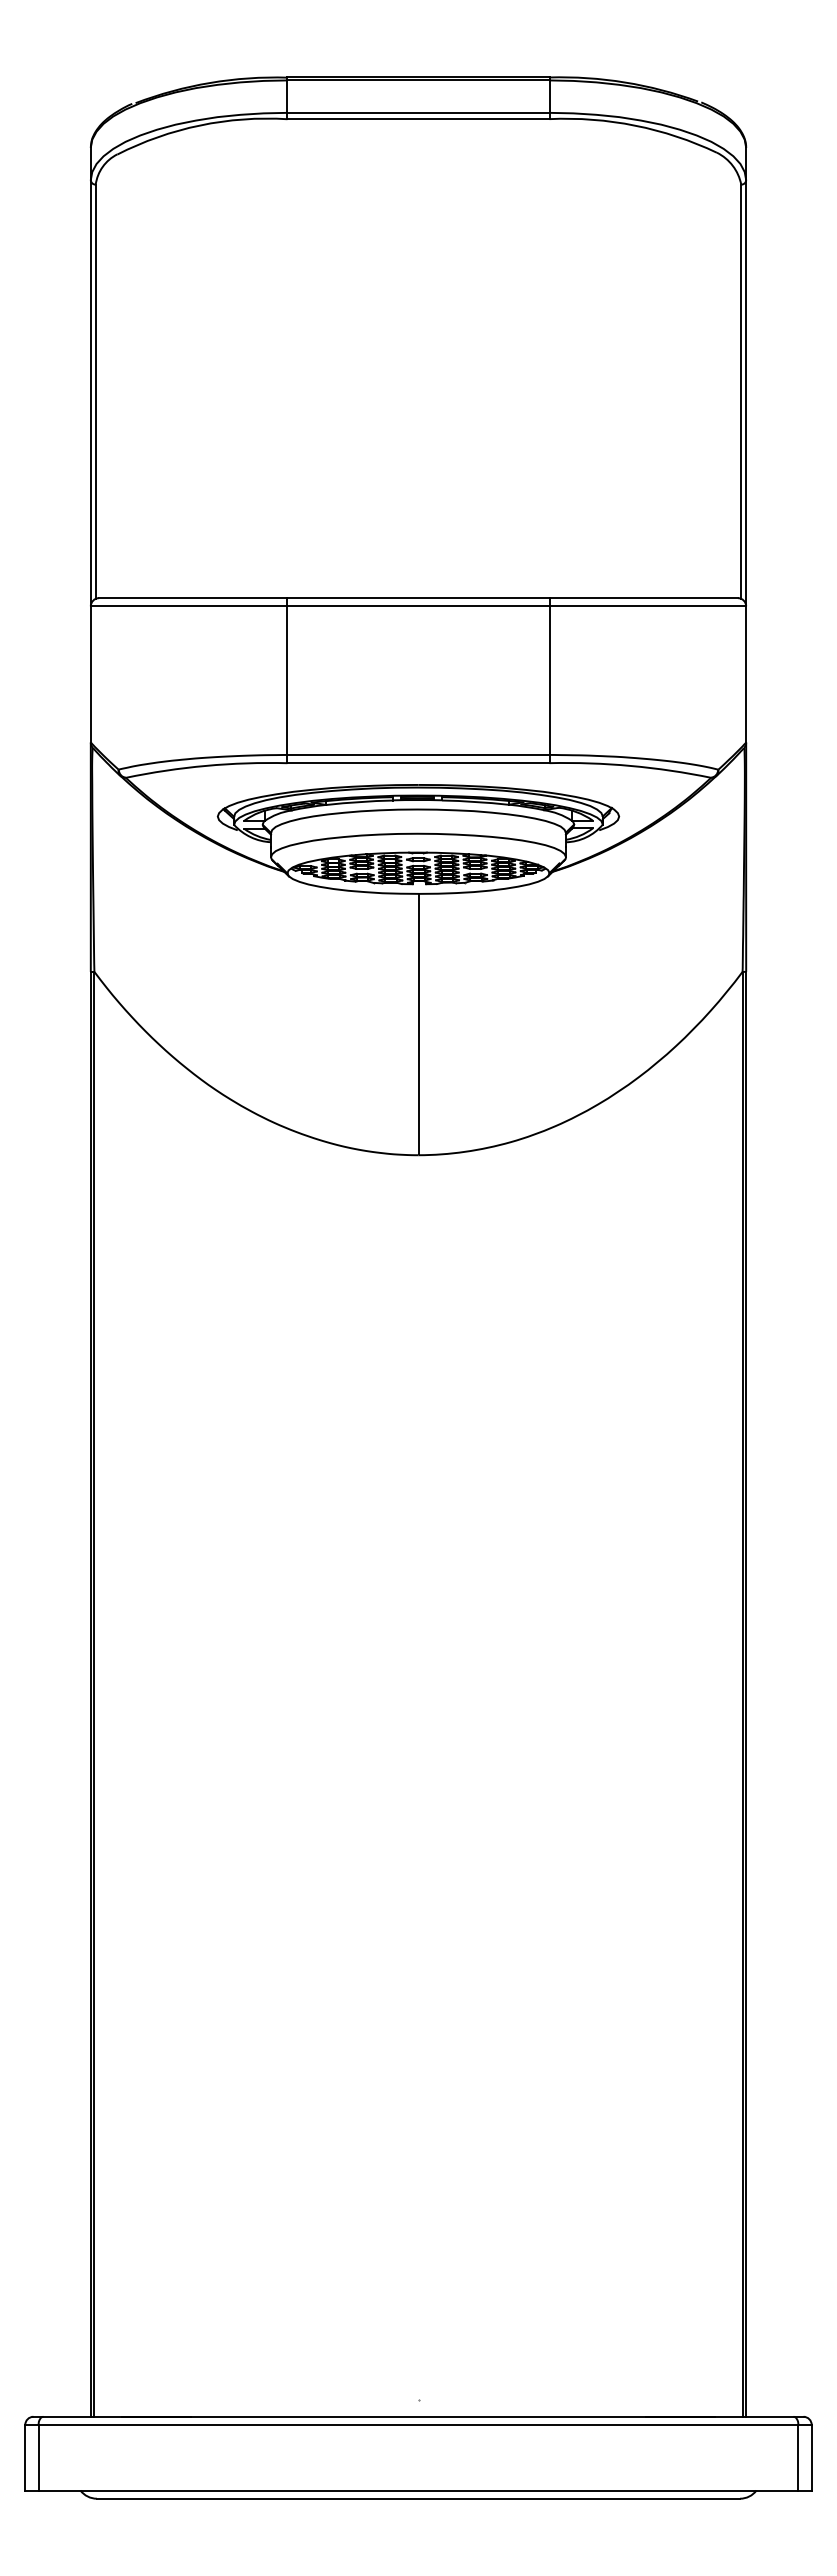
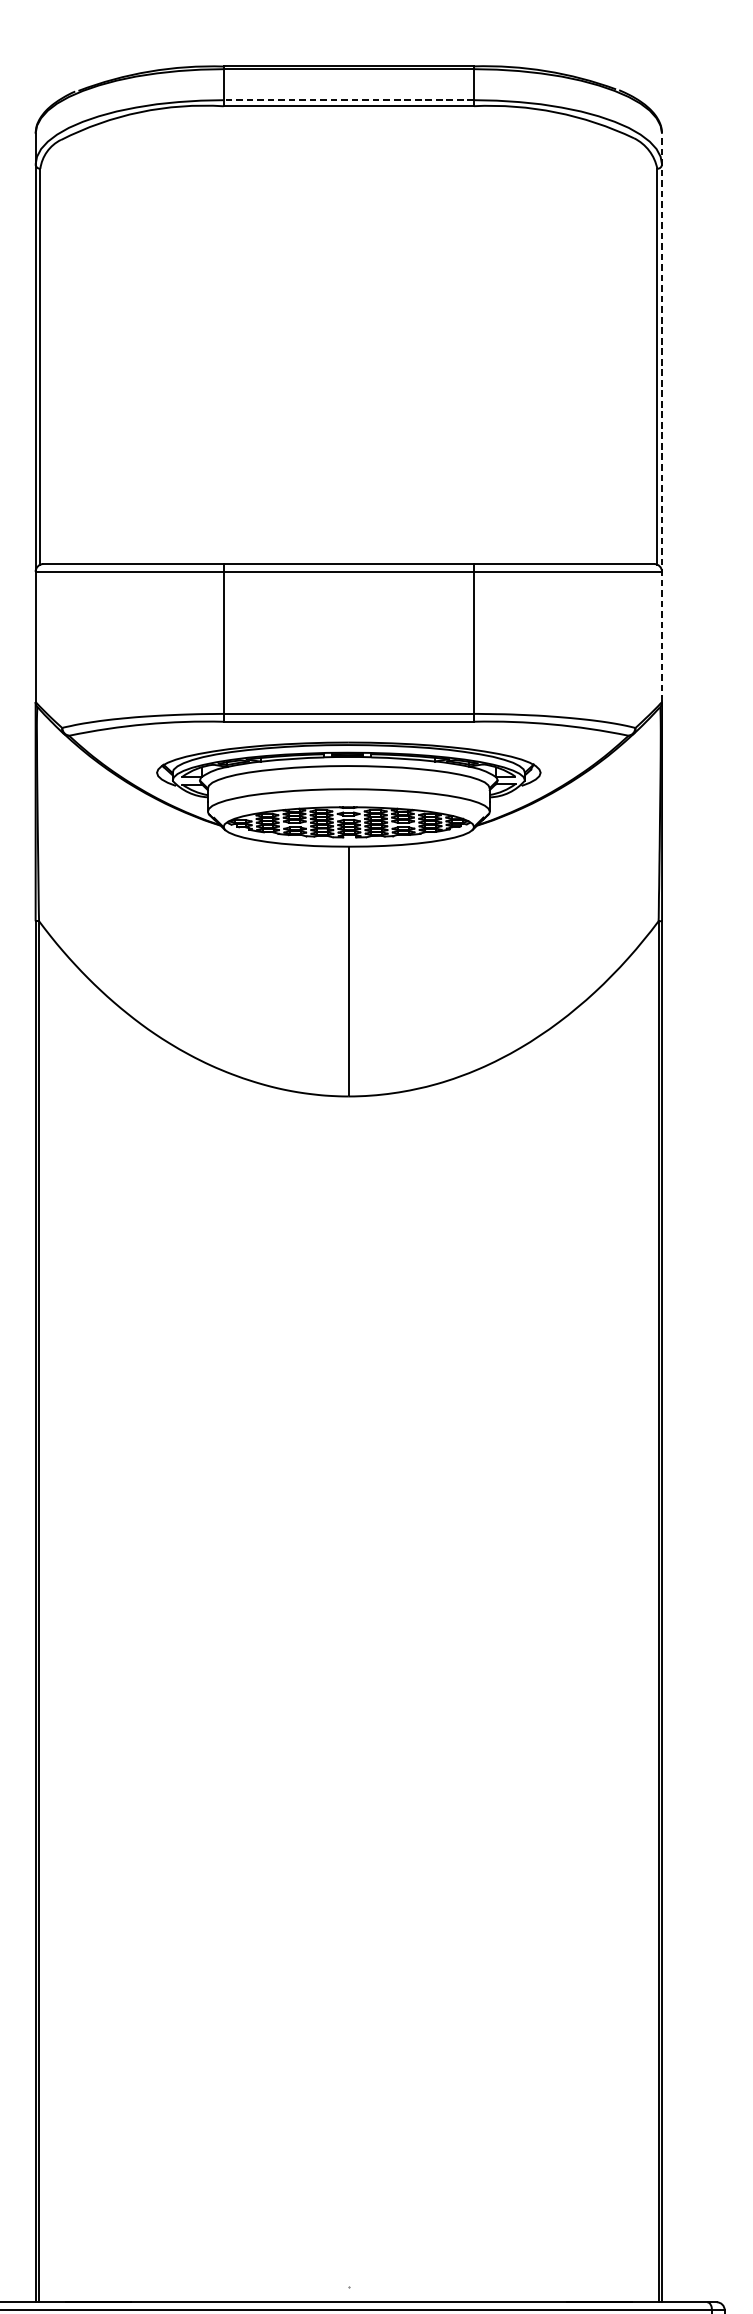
line: (418, 112) -> (348, 99), solid -> dashed
line: (746, 444) -> (662, 417), solid -> dashed

